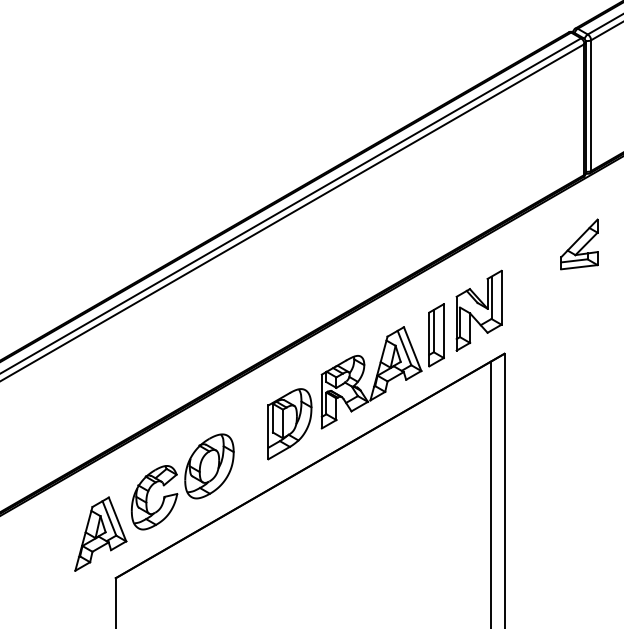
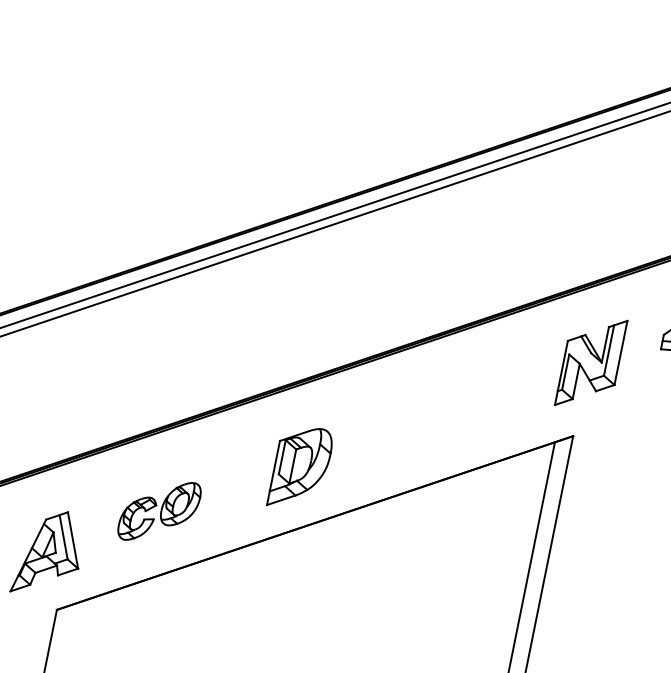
part: (478, 310) -> (590, 362), moved
part: (382, 366) -> (424, 422), removed
part: (182, 481) -> (159, 510), size x0.6

